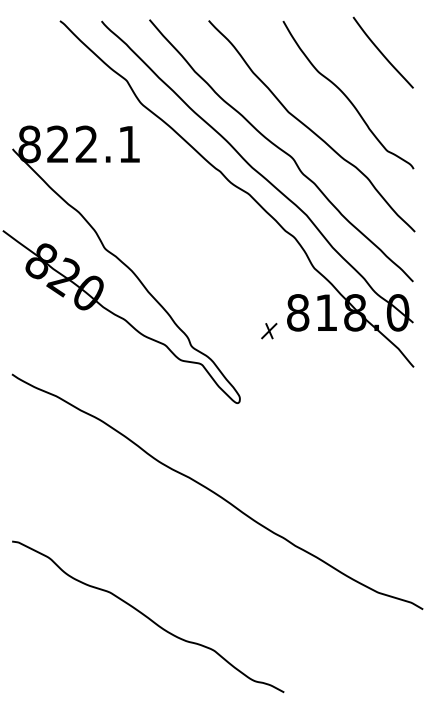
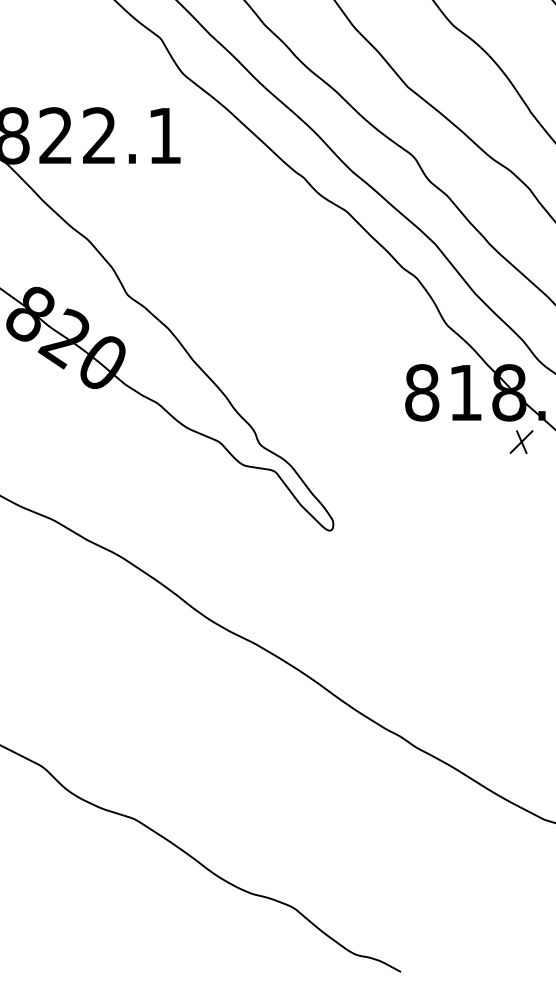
part: (269, 331) -> (521, 442), moved

